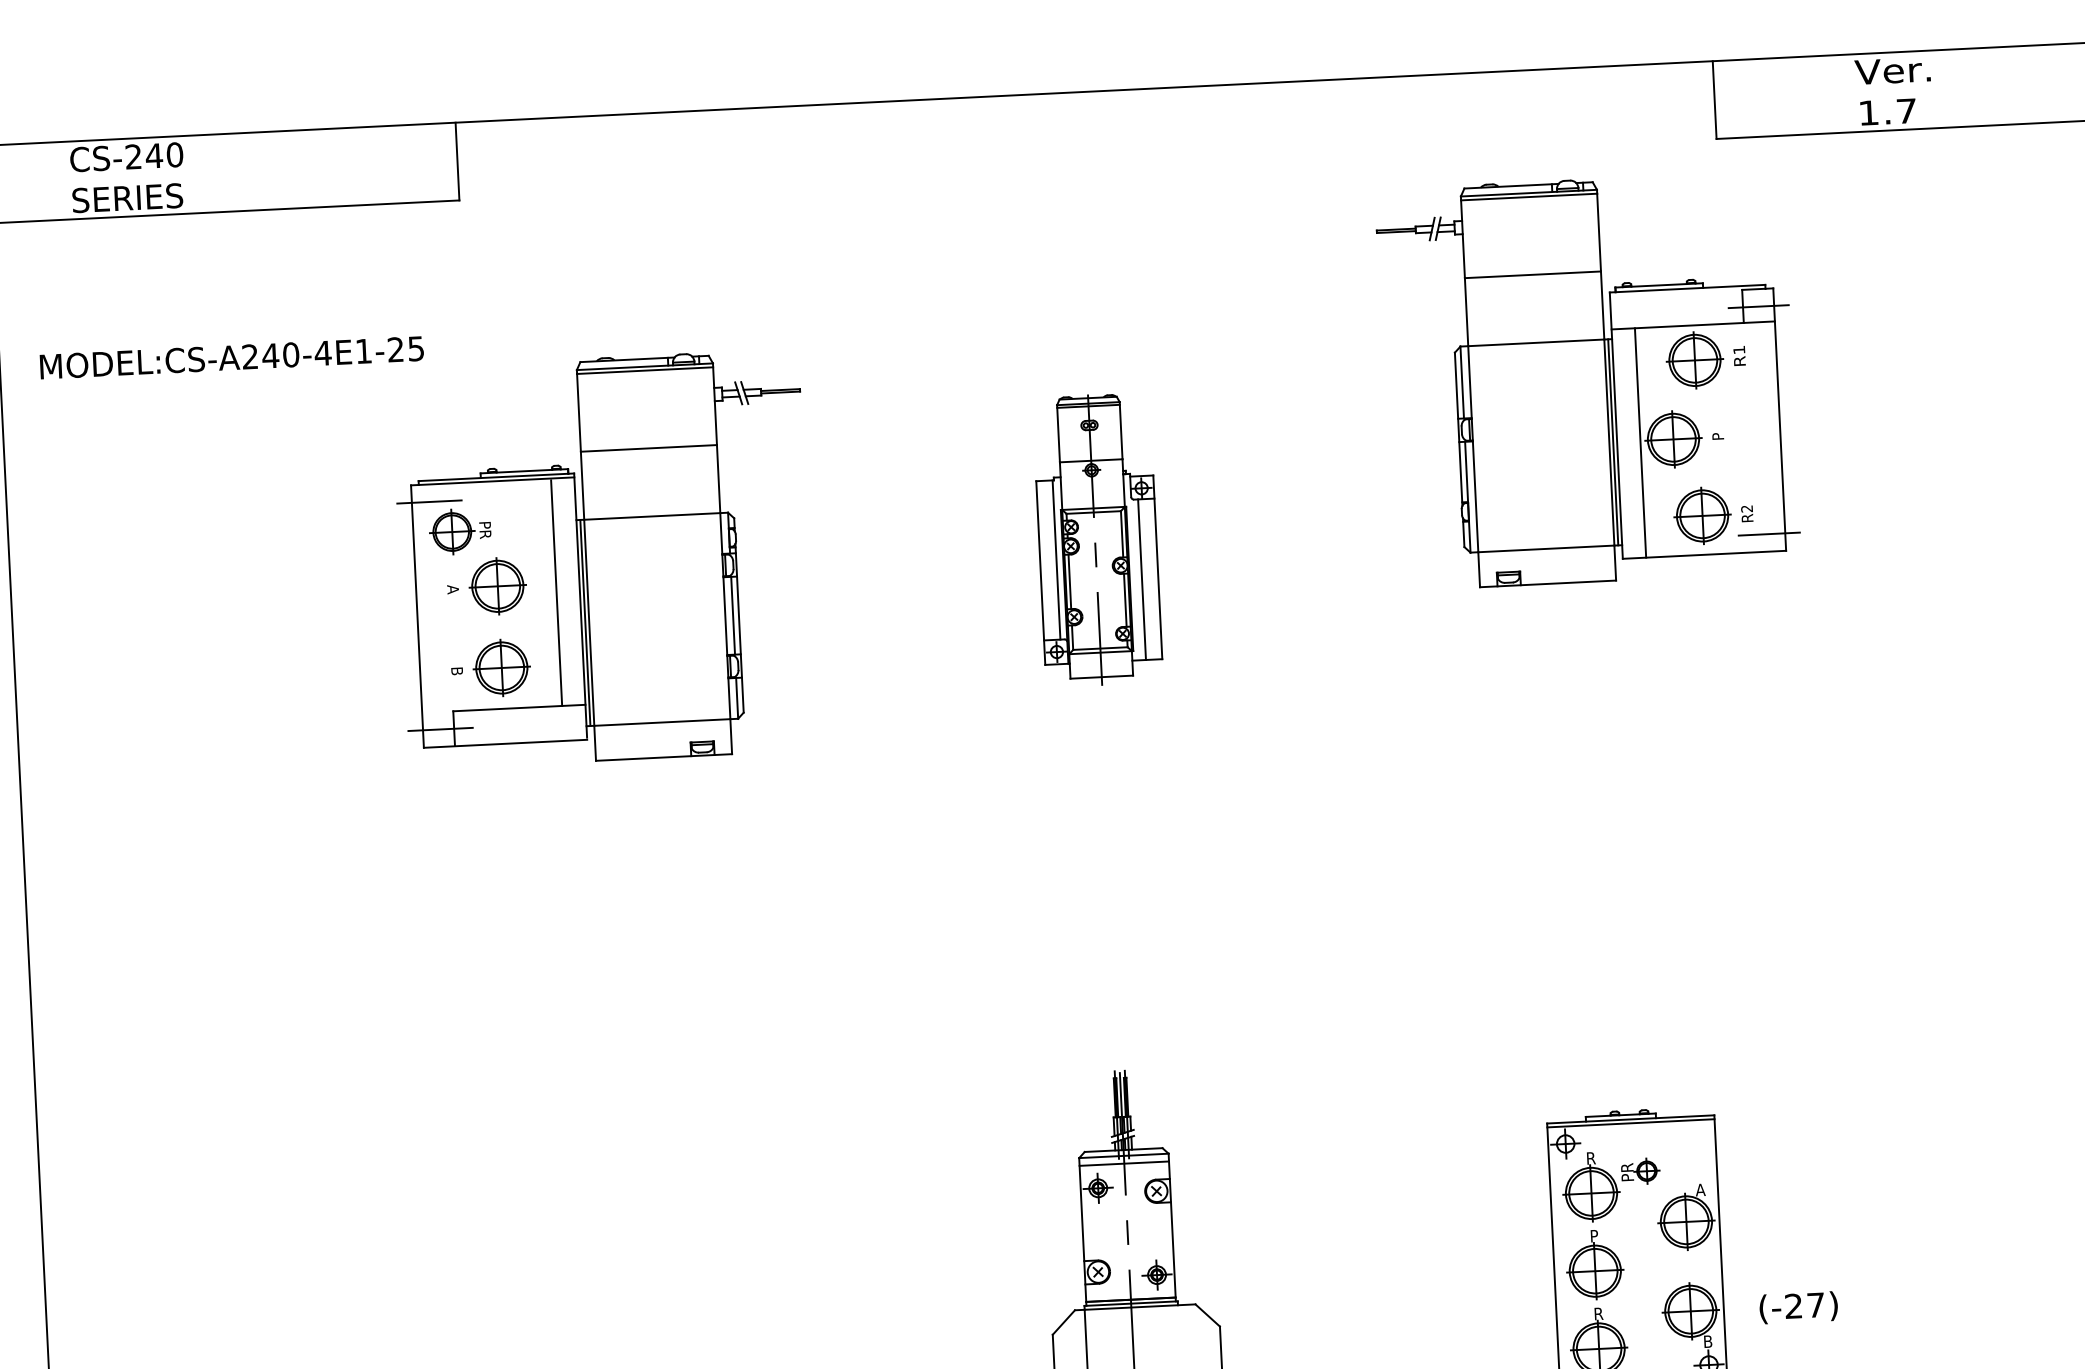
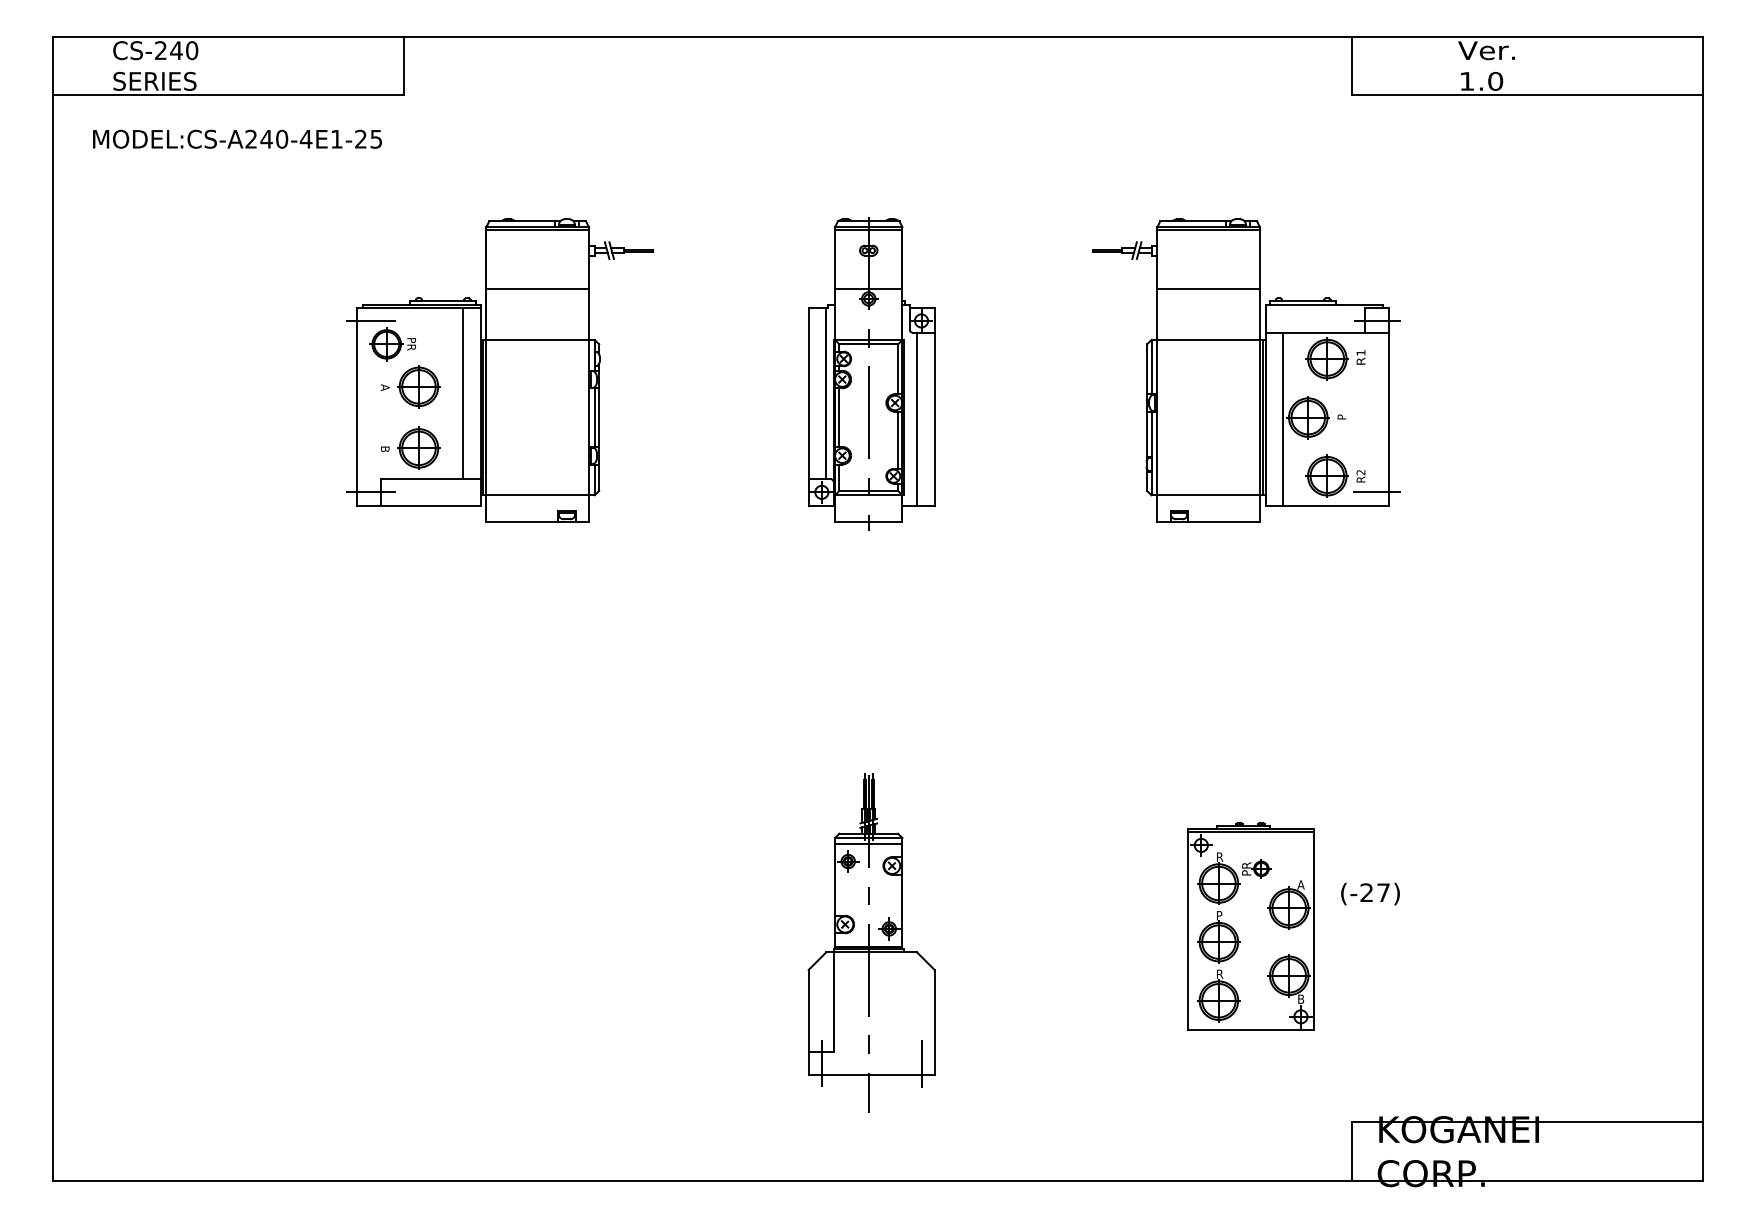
text: (1906, 109) -> (1495, 80), 1.7 -> 1.0
text: (231, 356) -> (237, 138), moved
part: (1588, 380) -> (1246, 370), moved
part: (1097, 539) -> (871, 373), size x1.43
text: (1798, 1306) -> (1370, 893), moved

